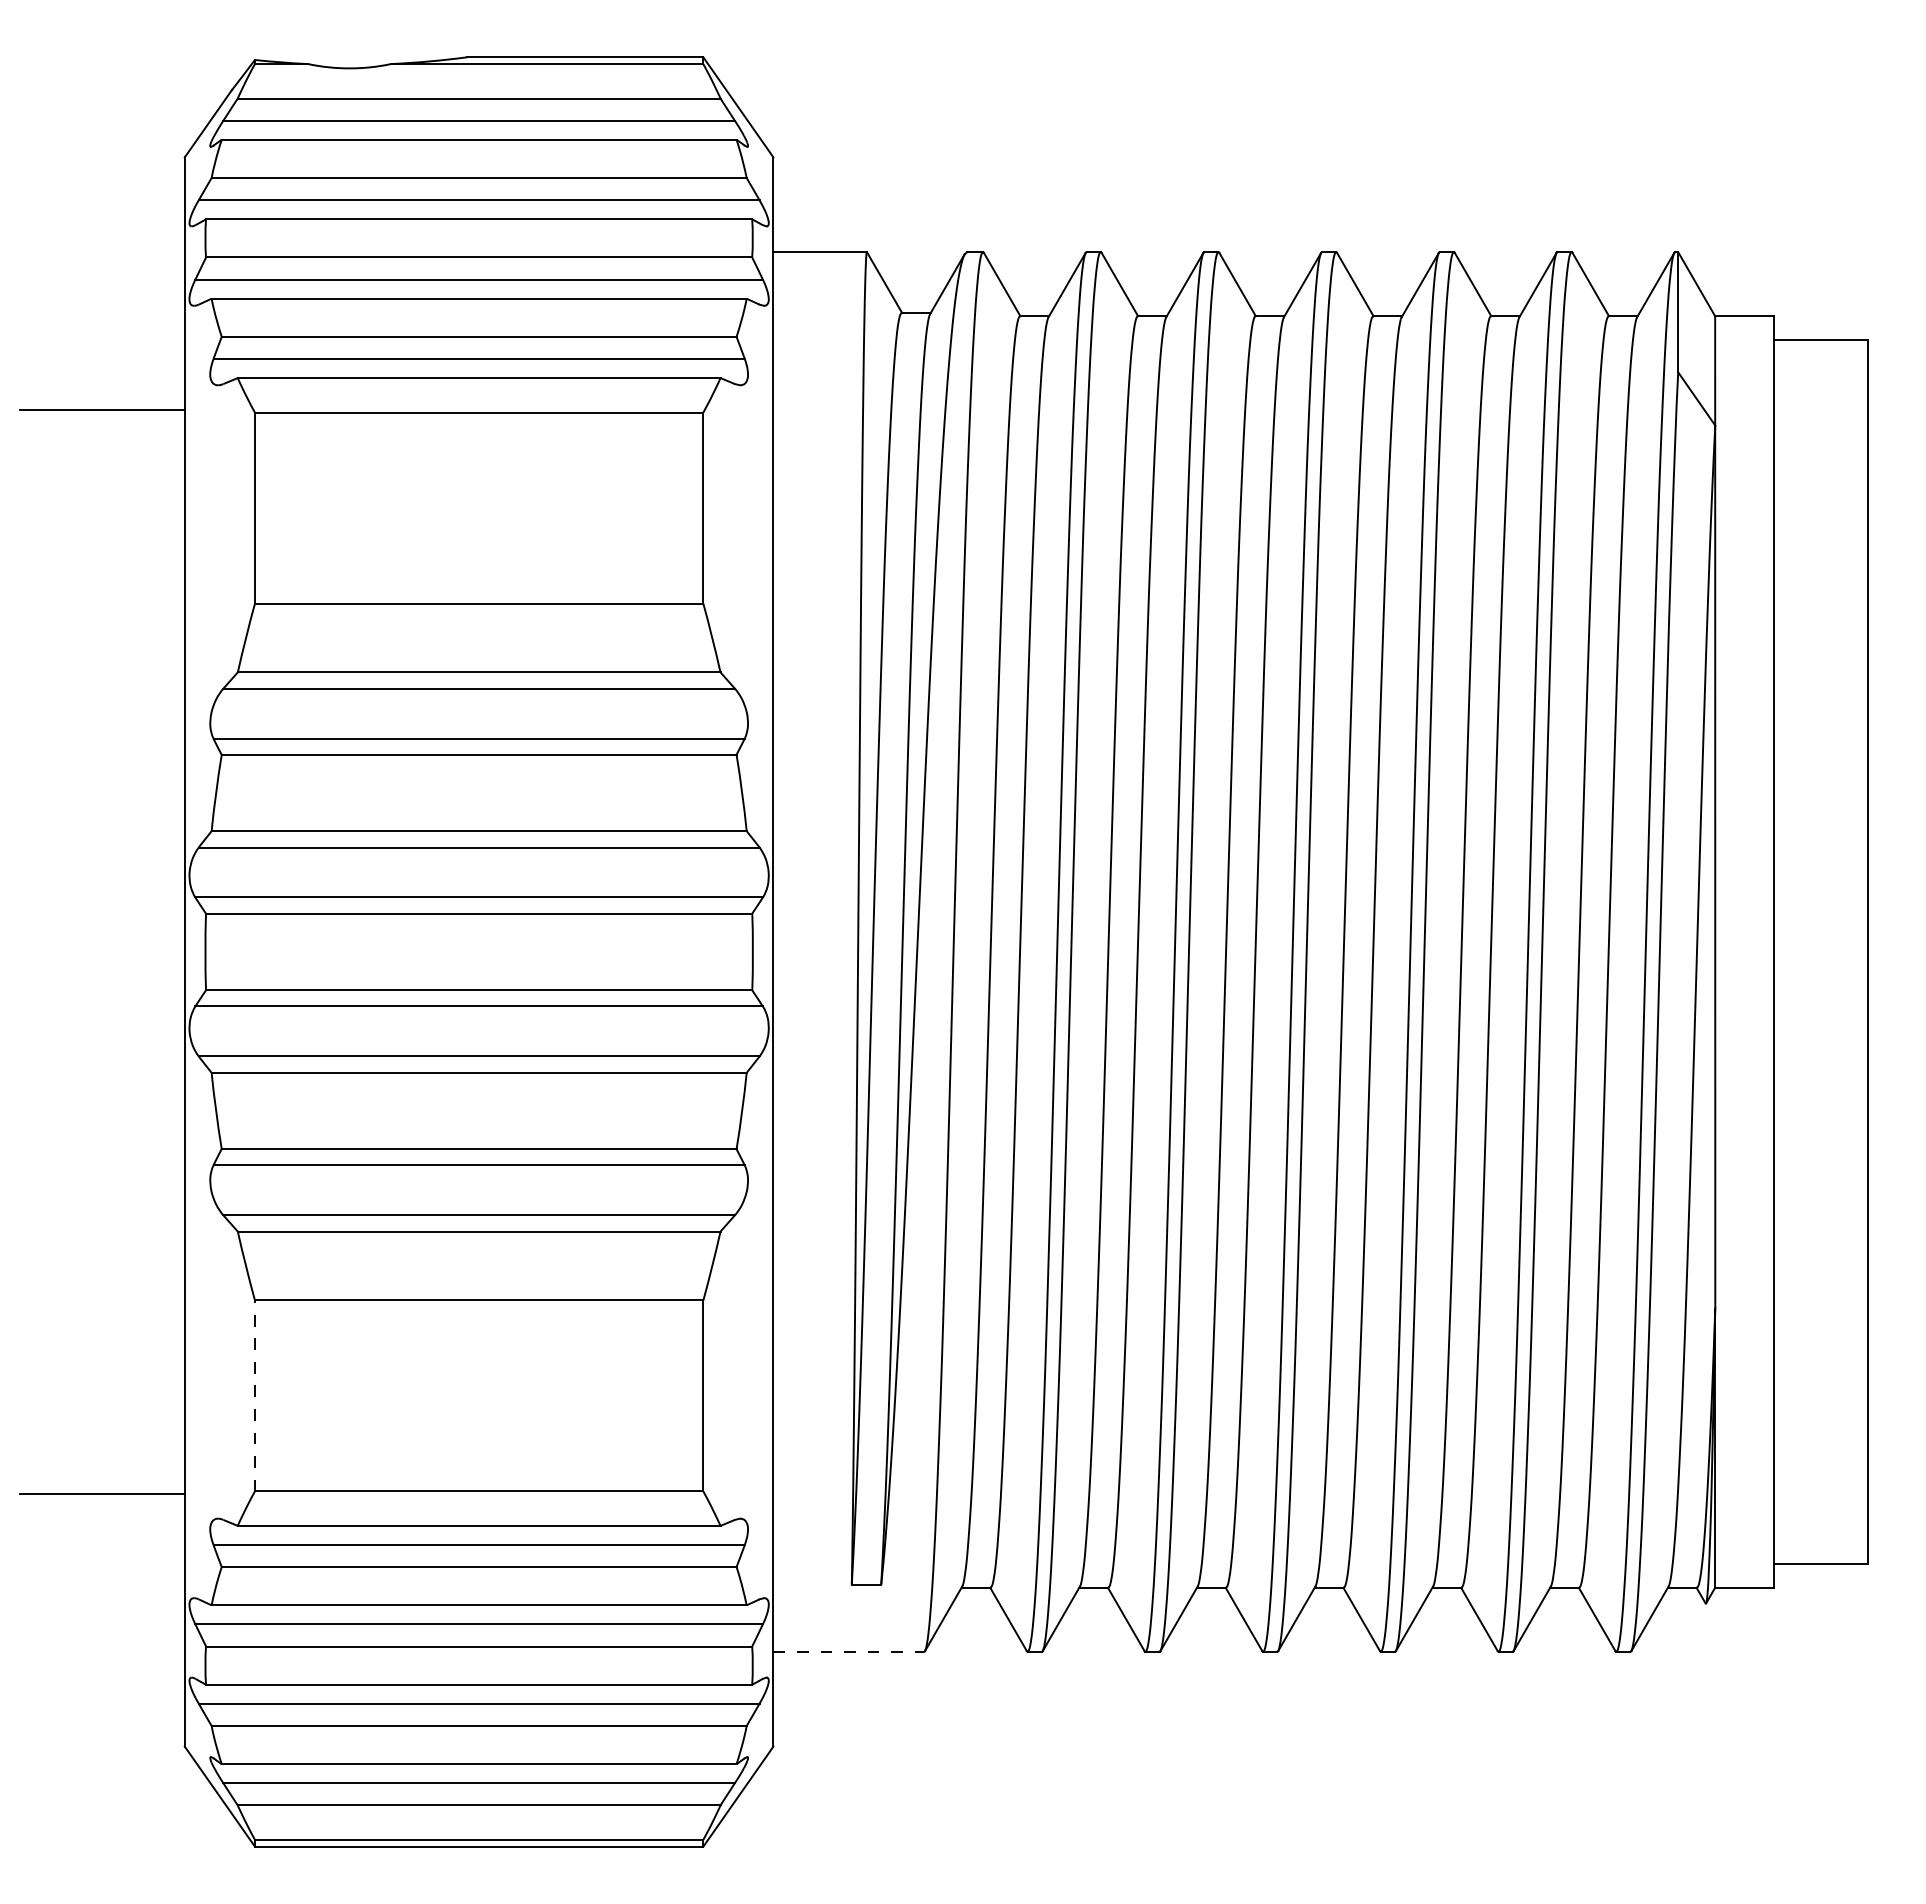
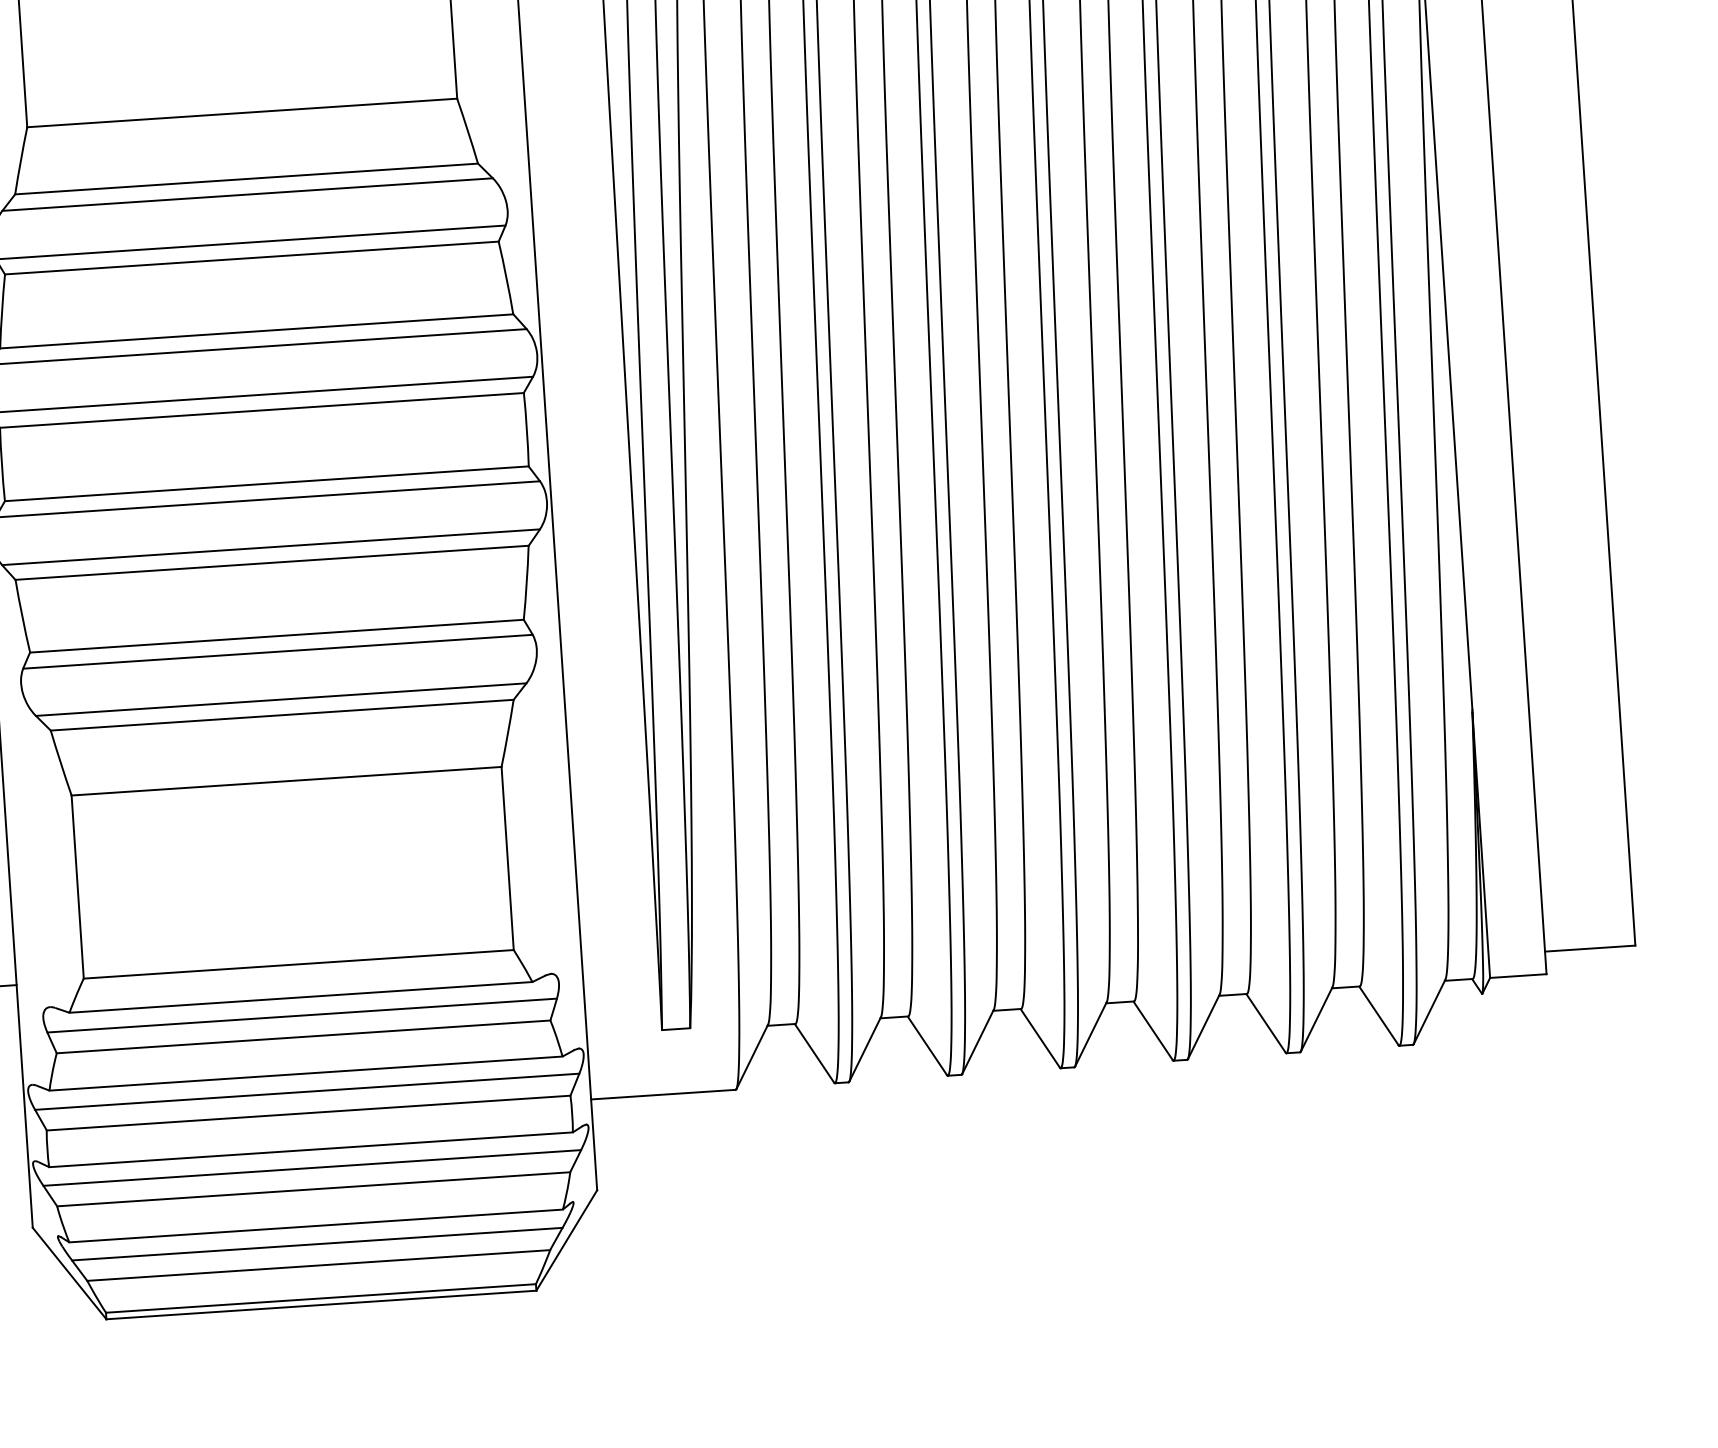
line: (254, 1395) -> (77, 886), dashed -> solid
line: (849, 1651) -> (664, 1094), dashed -> solid

